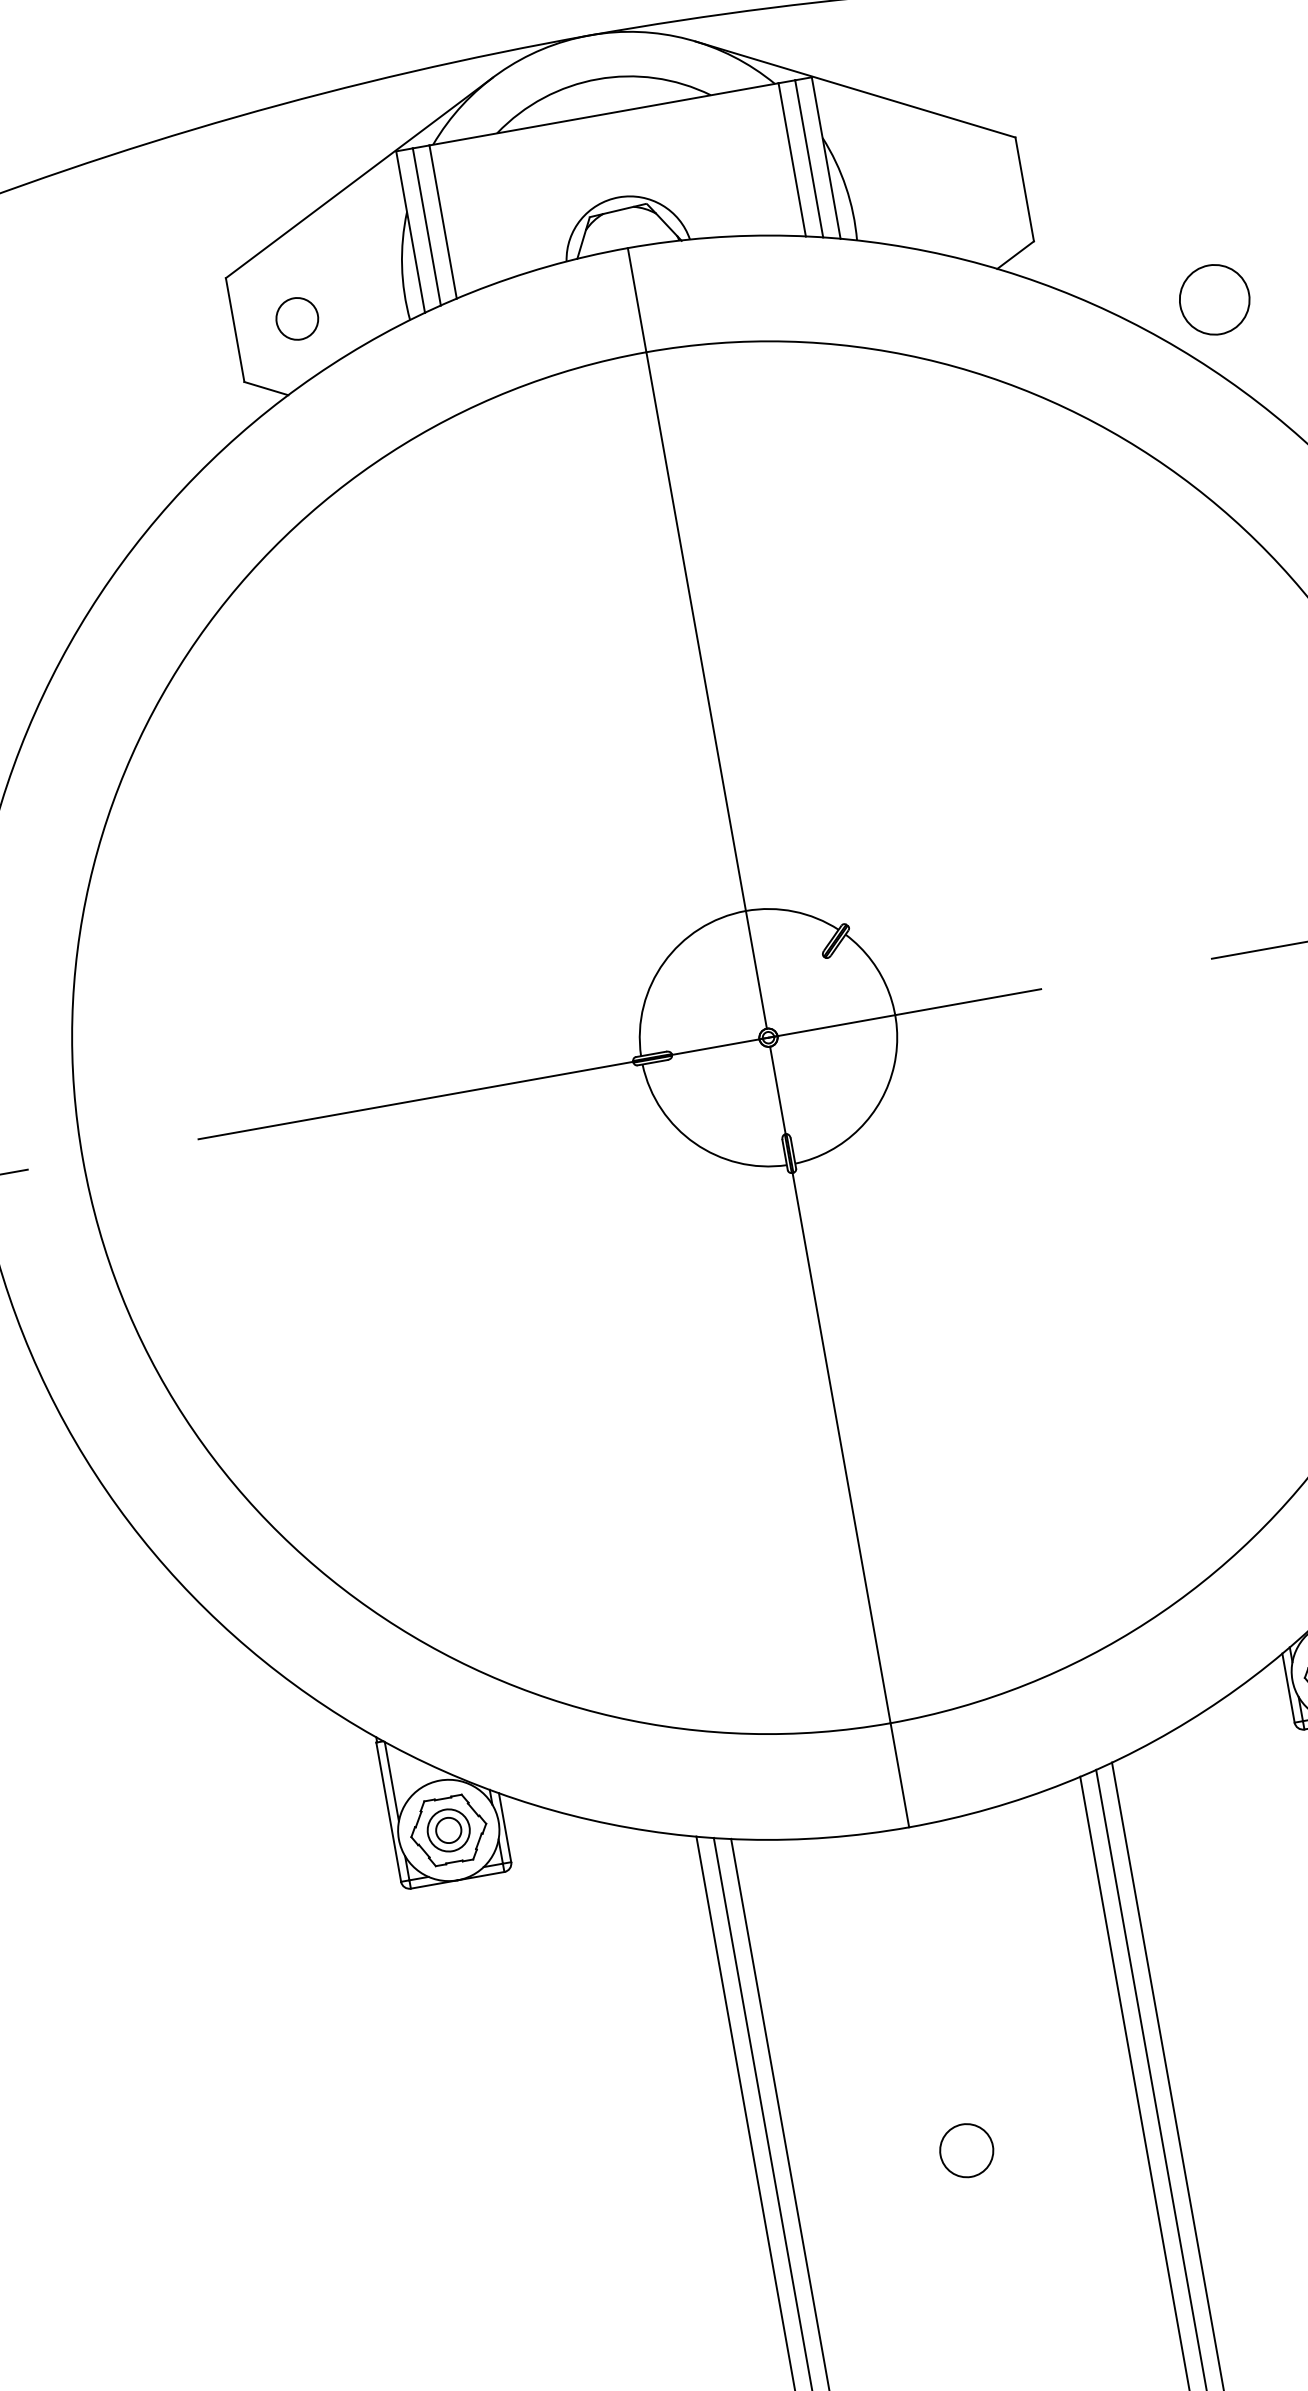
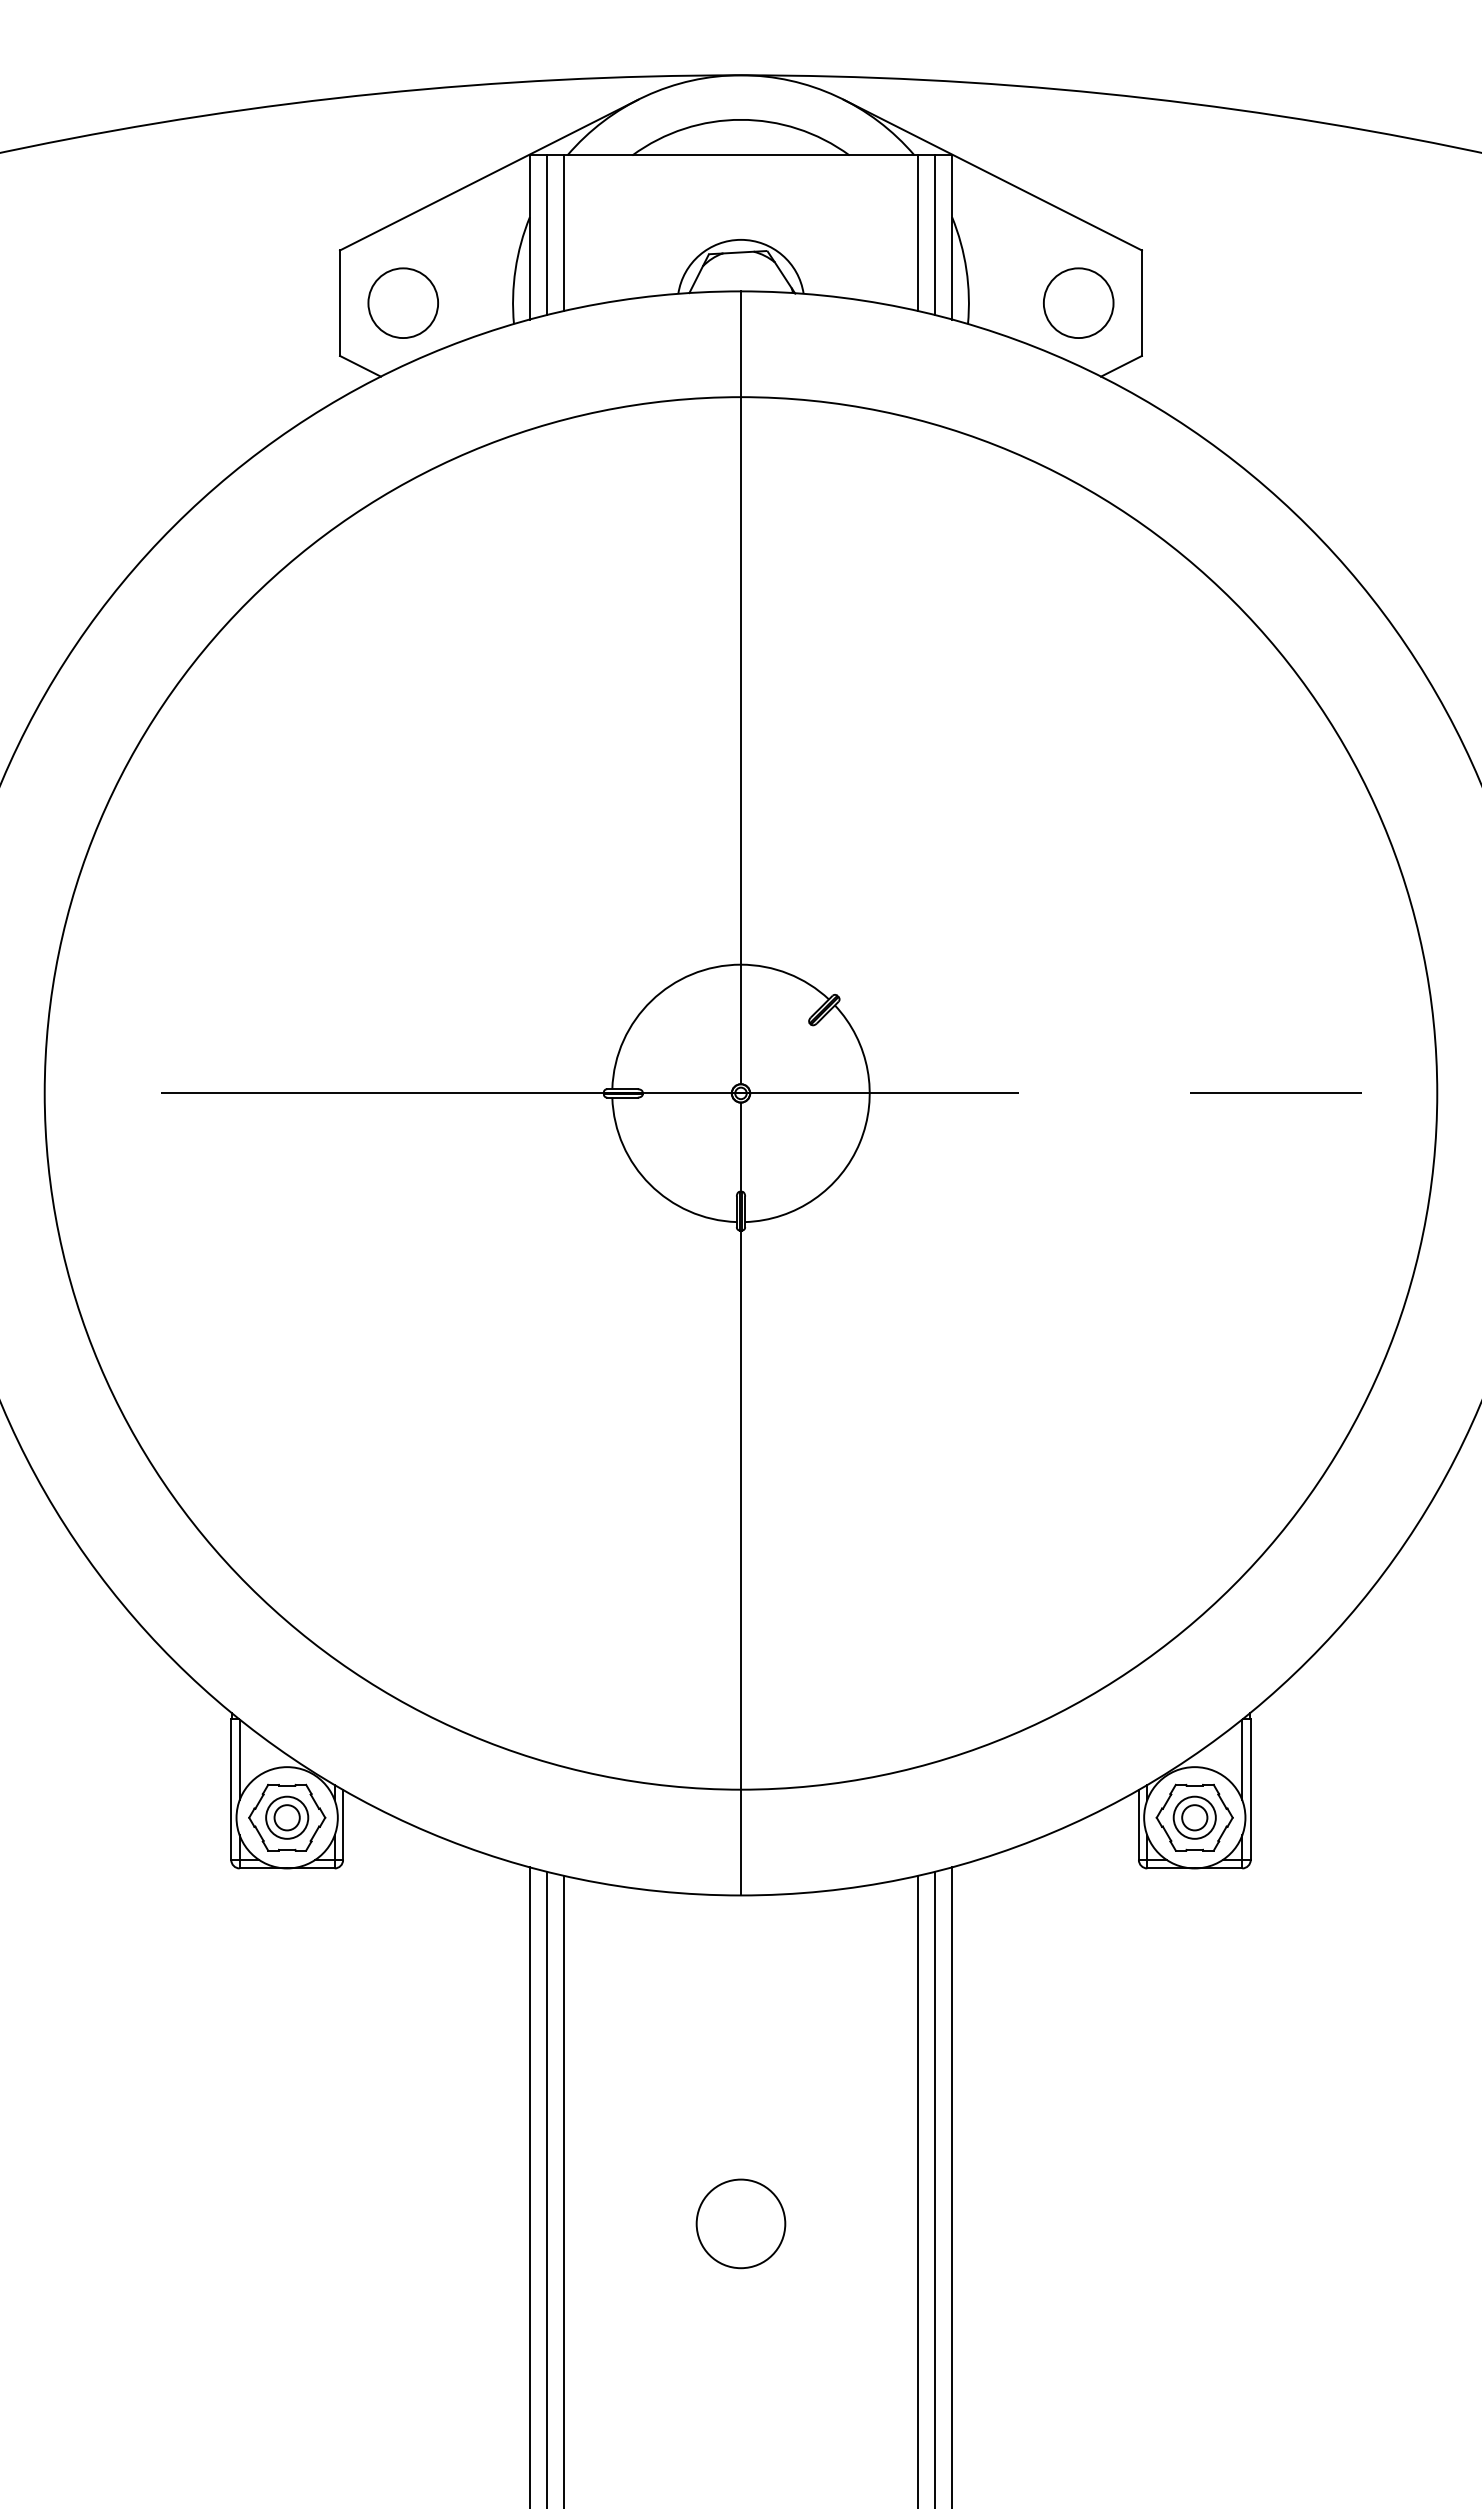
circle: (1214, 299) -> (1078, 302), moved
circle: (296, 318) -> (402, 302), size x1.67
circle: (966, 2150) -> (740, 2223), size x1.67

